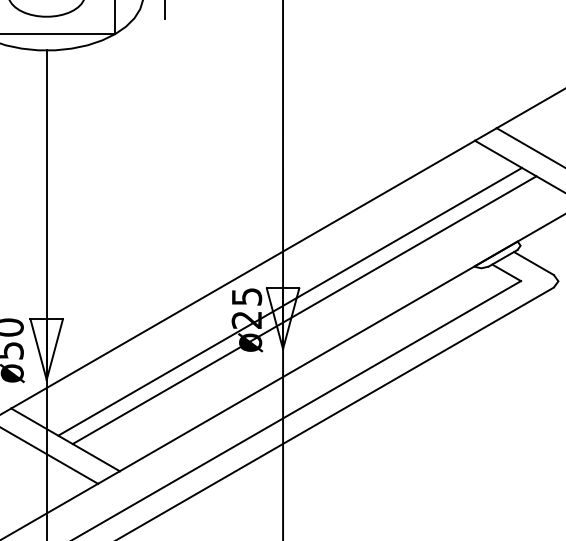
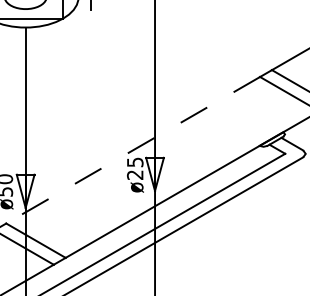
line: (243, 275) -> (133, 150), solid -> dashed
line: (289, 300) -> (158, 164), removed
line: (304, 309) -> (166, 169), removed

